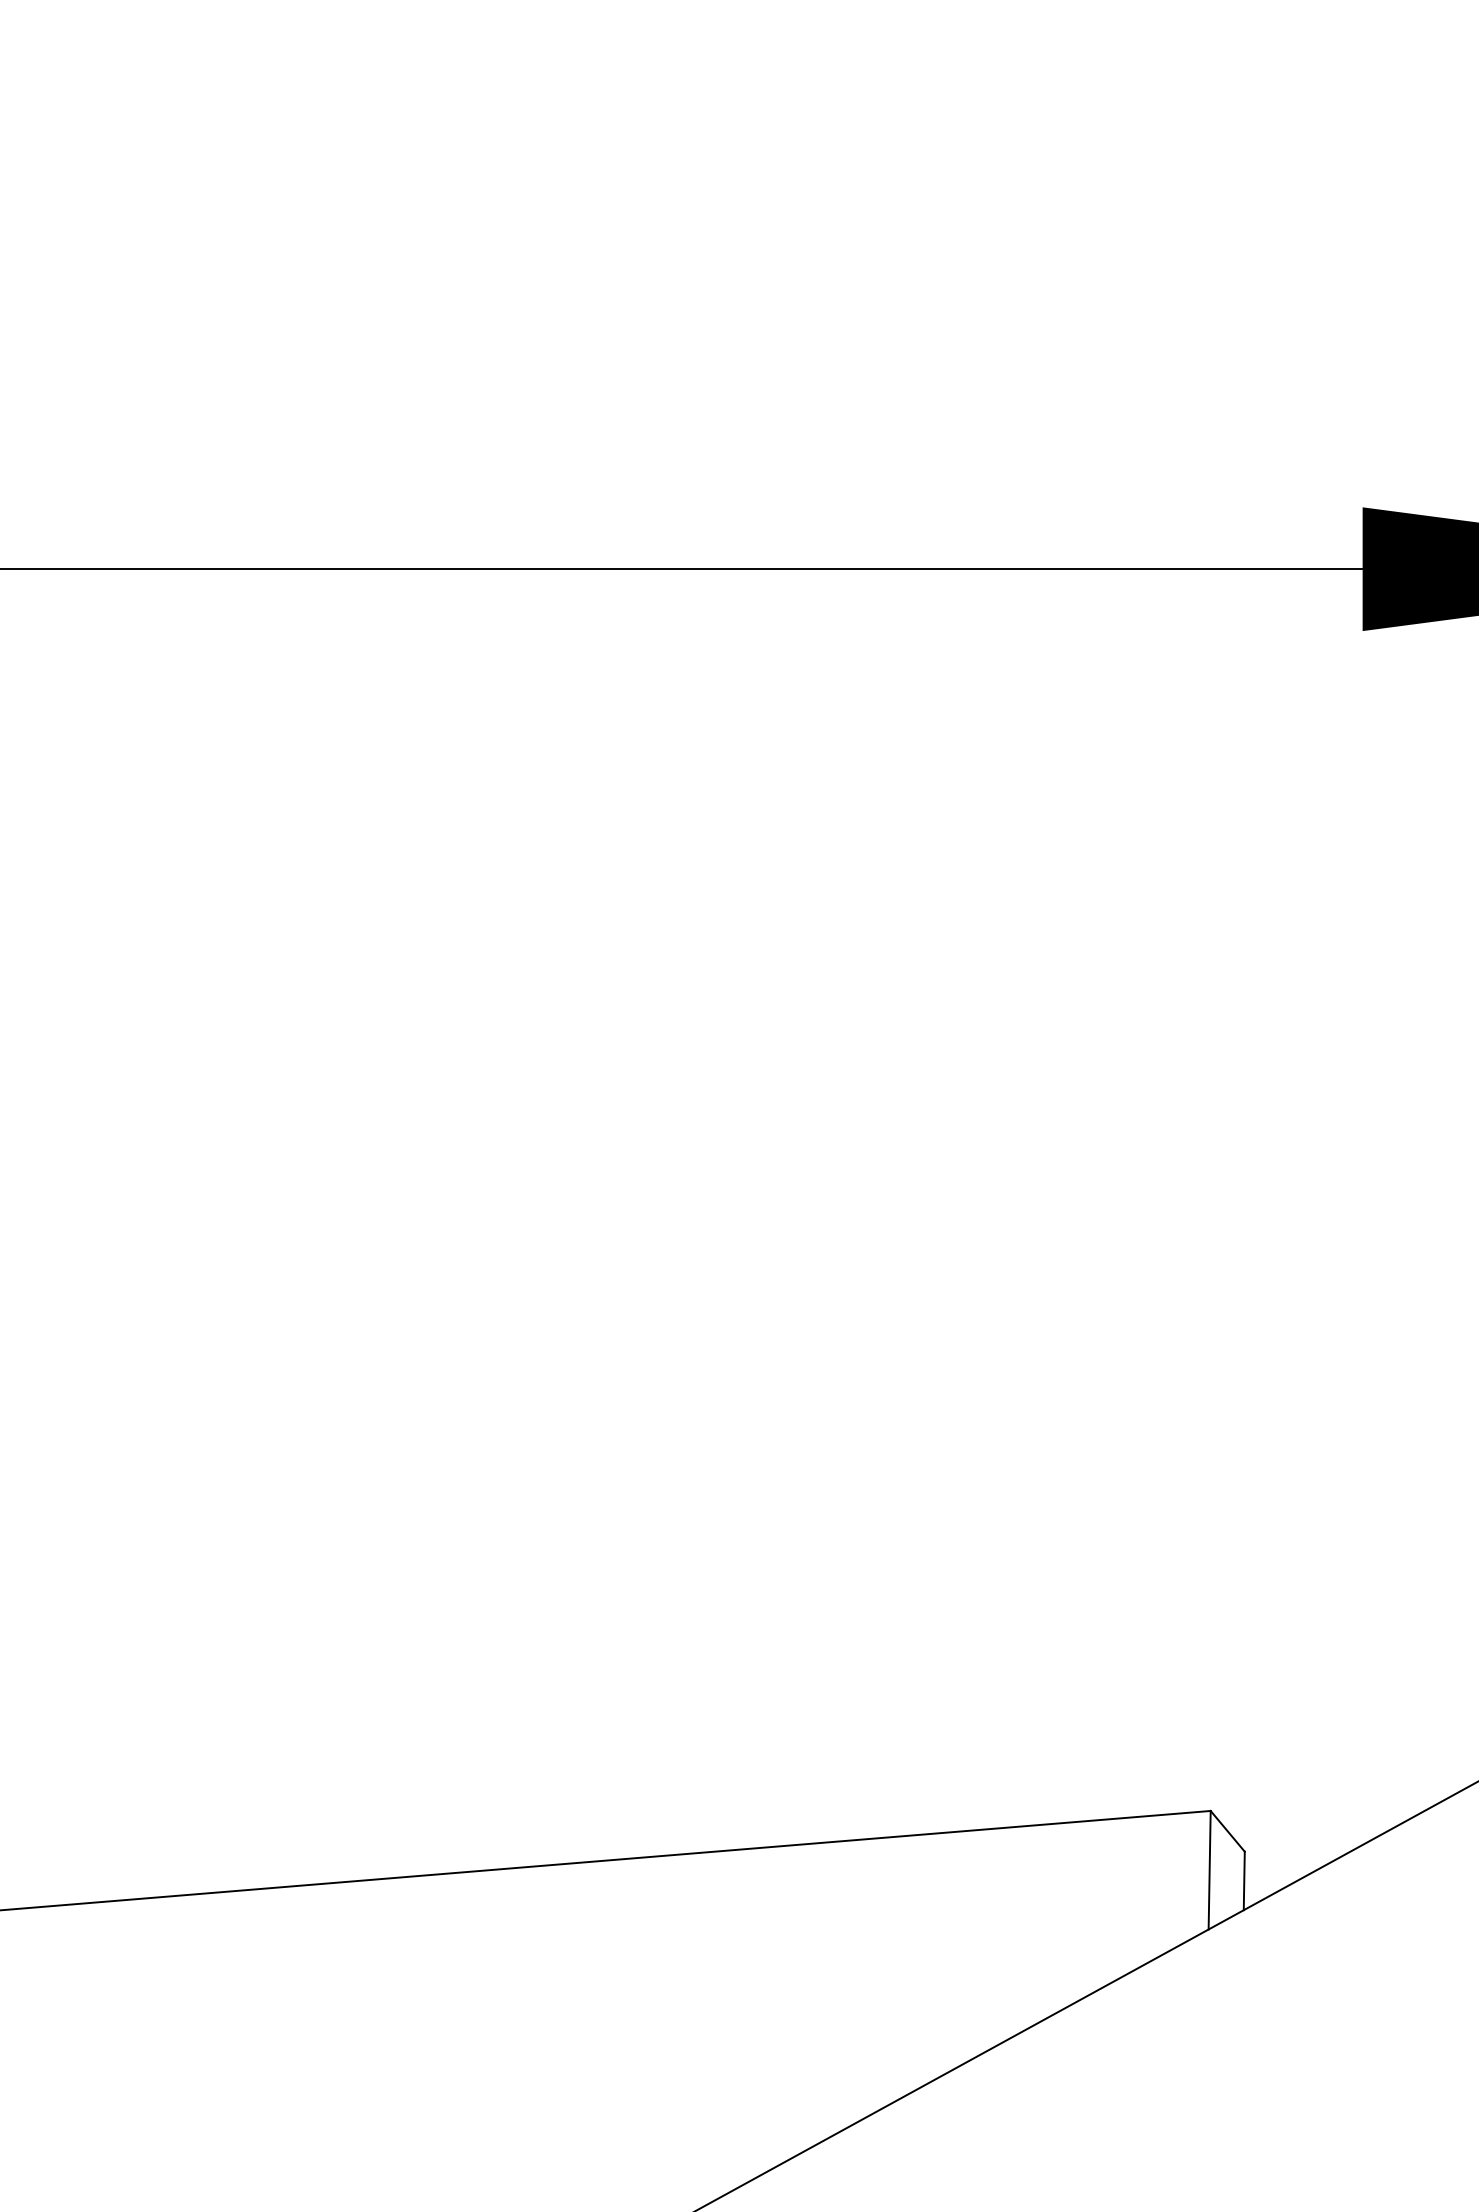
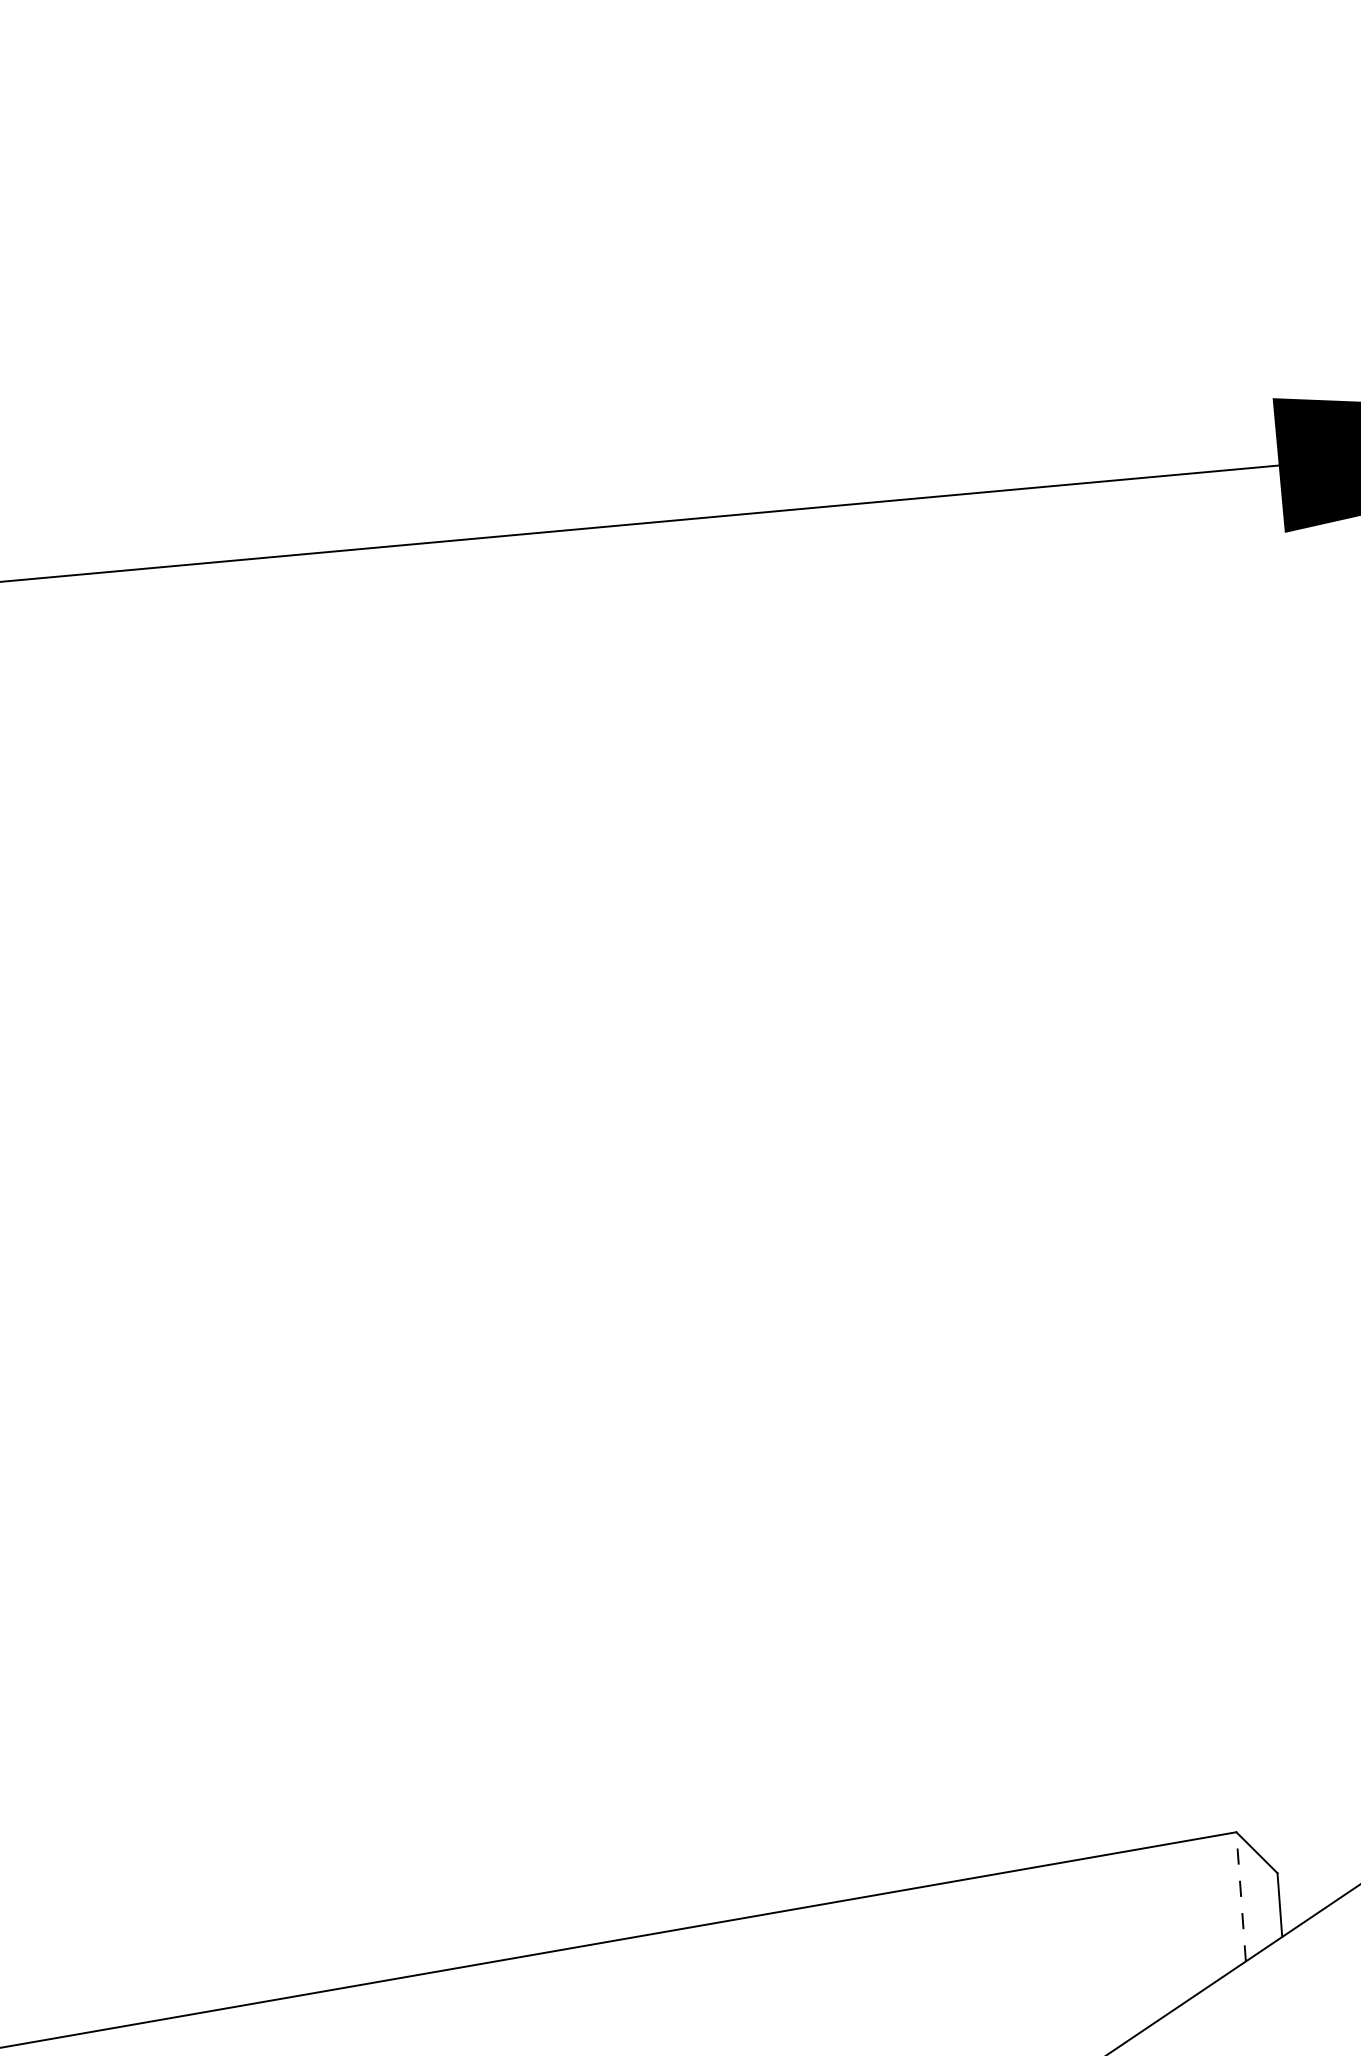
line: (1209, 1869) -> (1240, 1896), solid -> dashed

